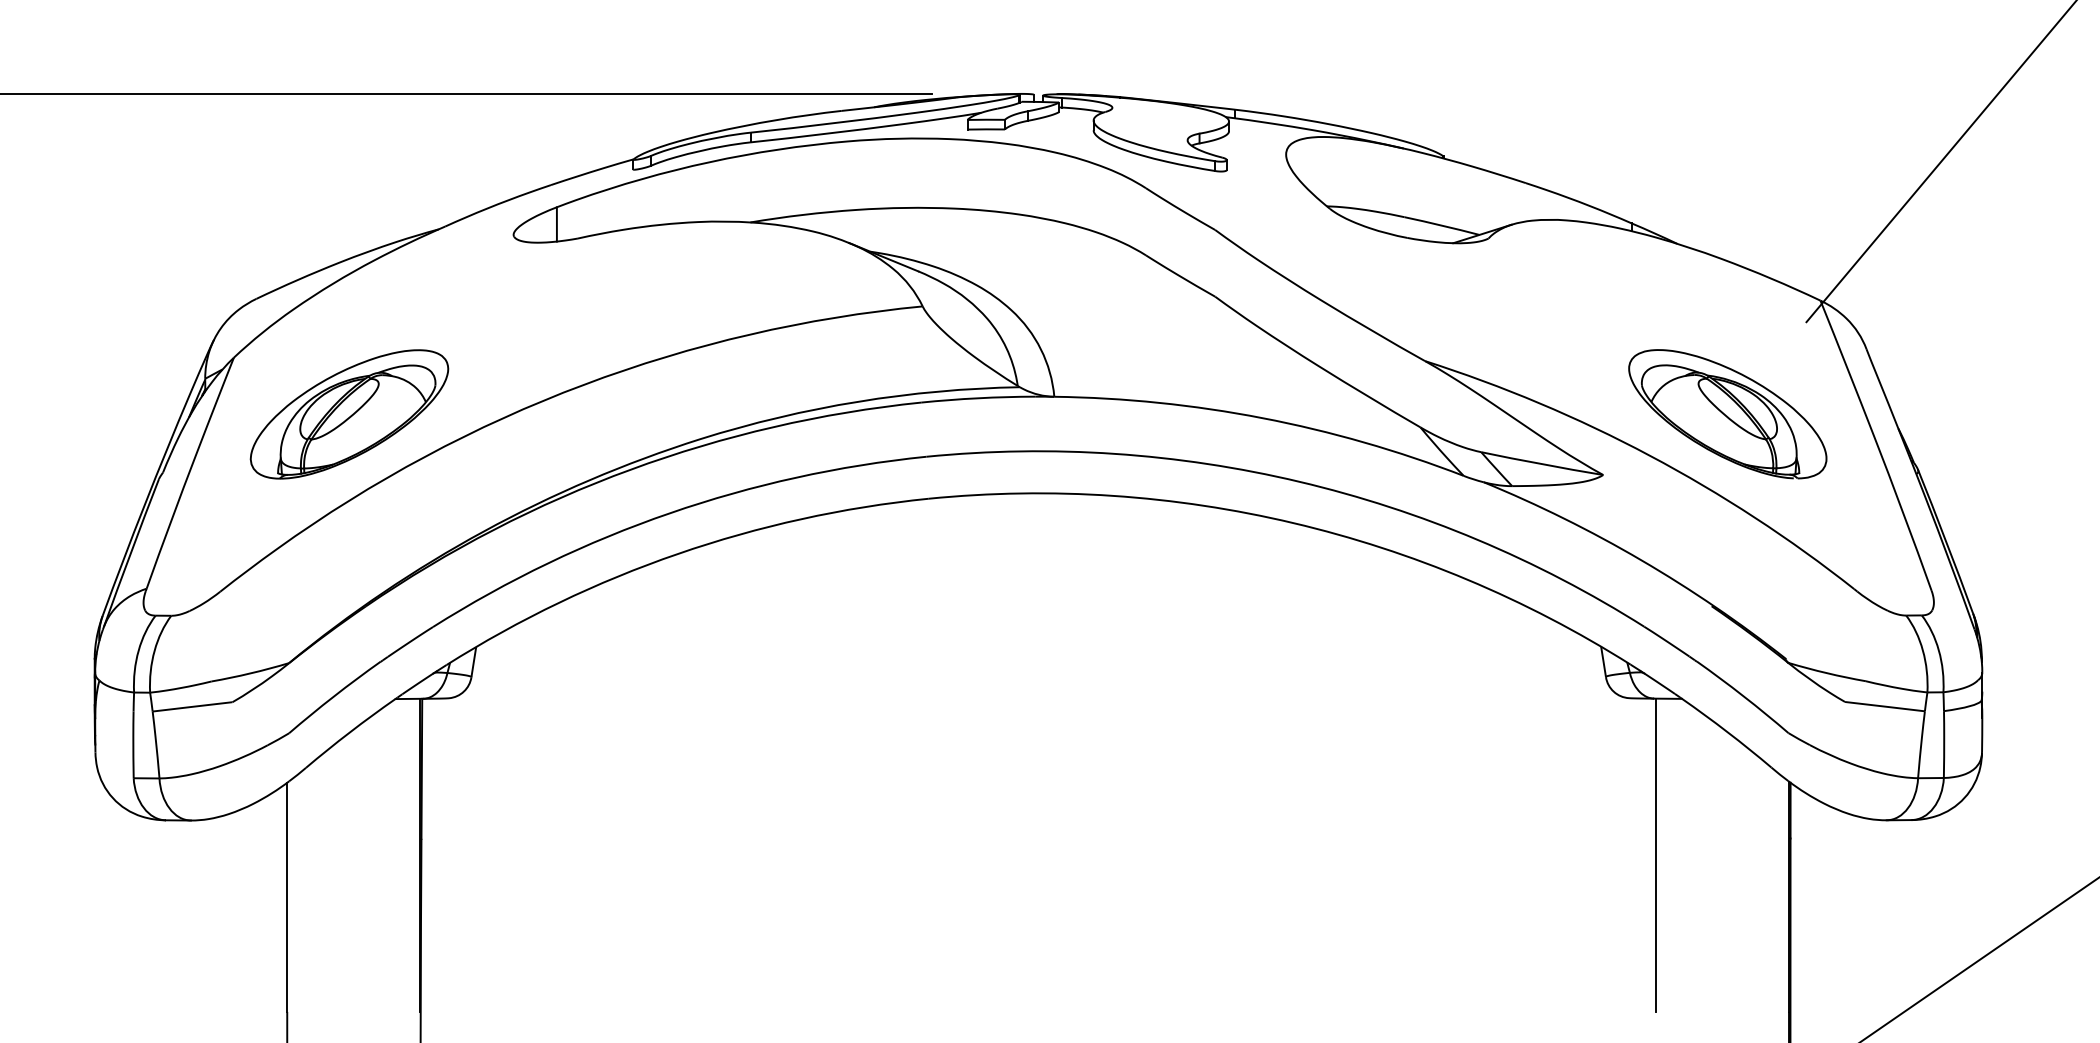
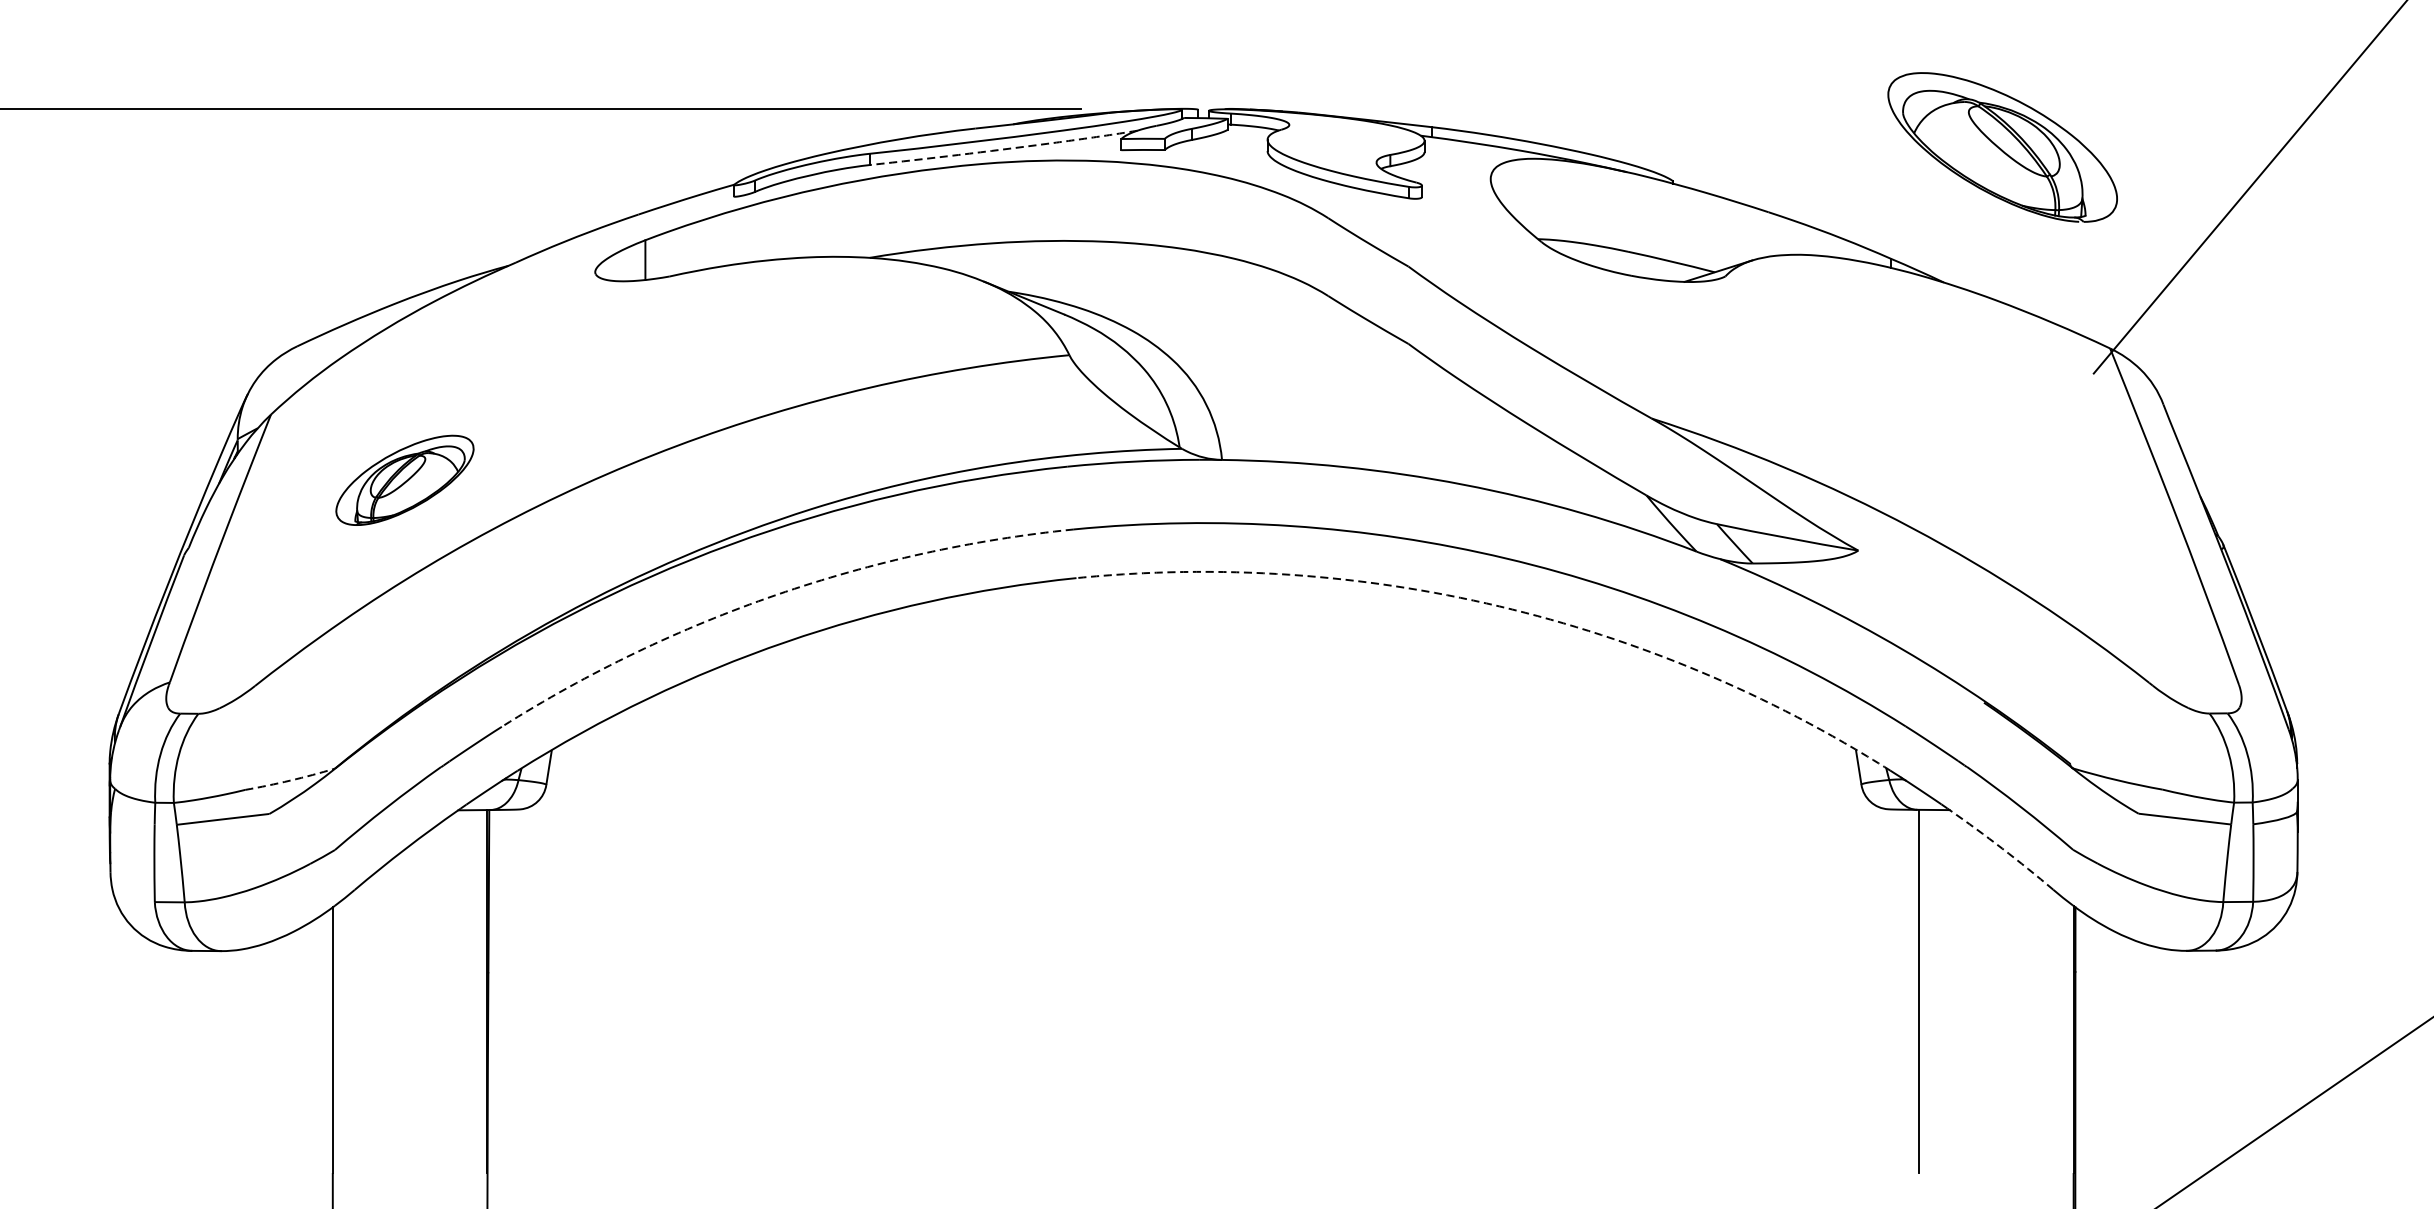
line: (868, 128) -> (1006, 148), solid -> dashed
part: (349, 414) -> (404, 480), size x0.6
part: (1727, 414) -> (2002, 147), moved
line: (669, 513) -> (775, 595), solid -> dashed
line: (1293, 523) -> (1499, 606), solid -> dashed
line: (250, 673) -> (290, 780), solid -> dashed
line: (1727, 732) -> (2002, 849), solid -> dashed

